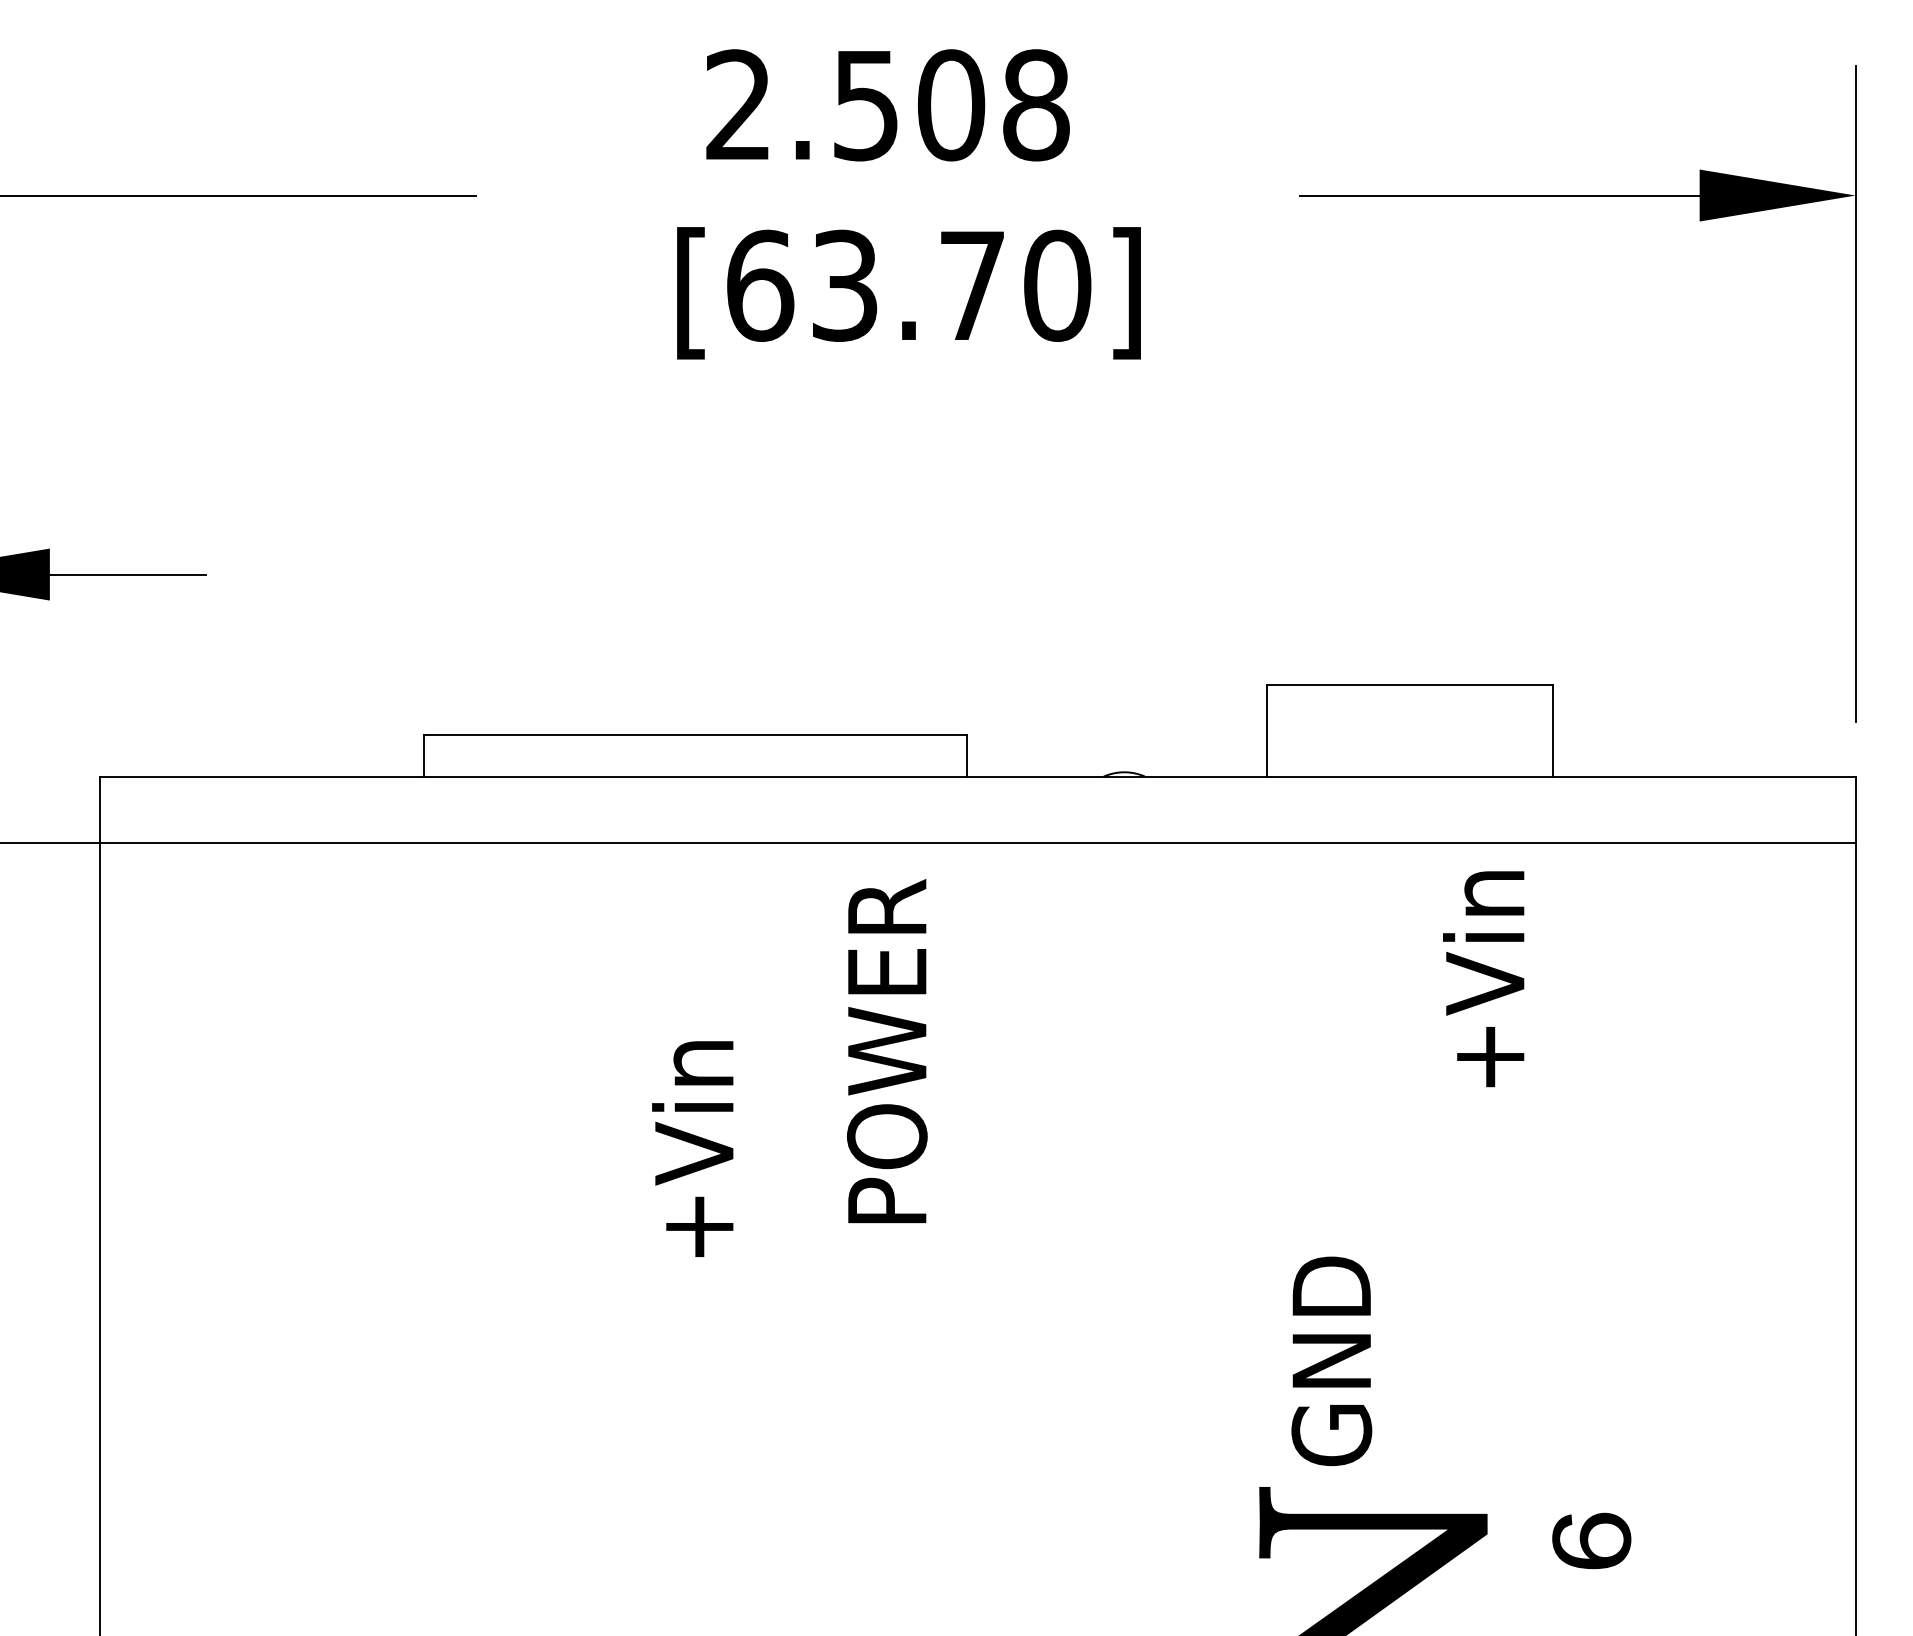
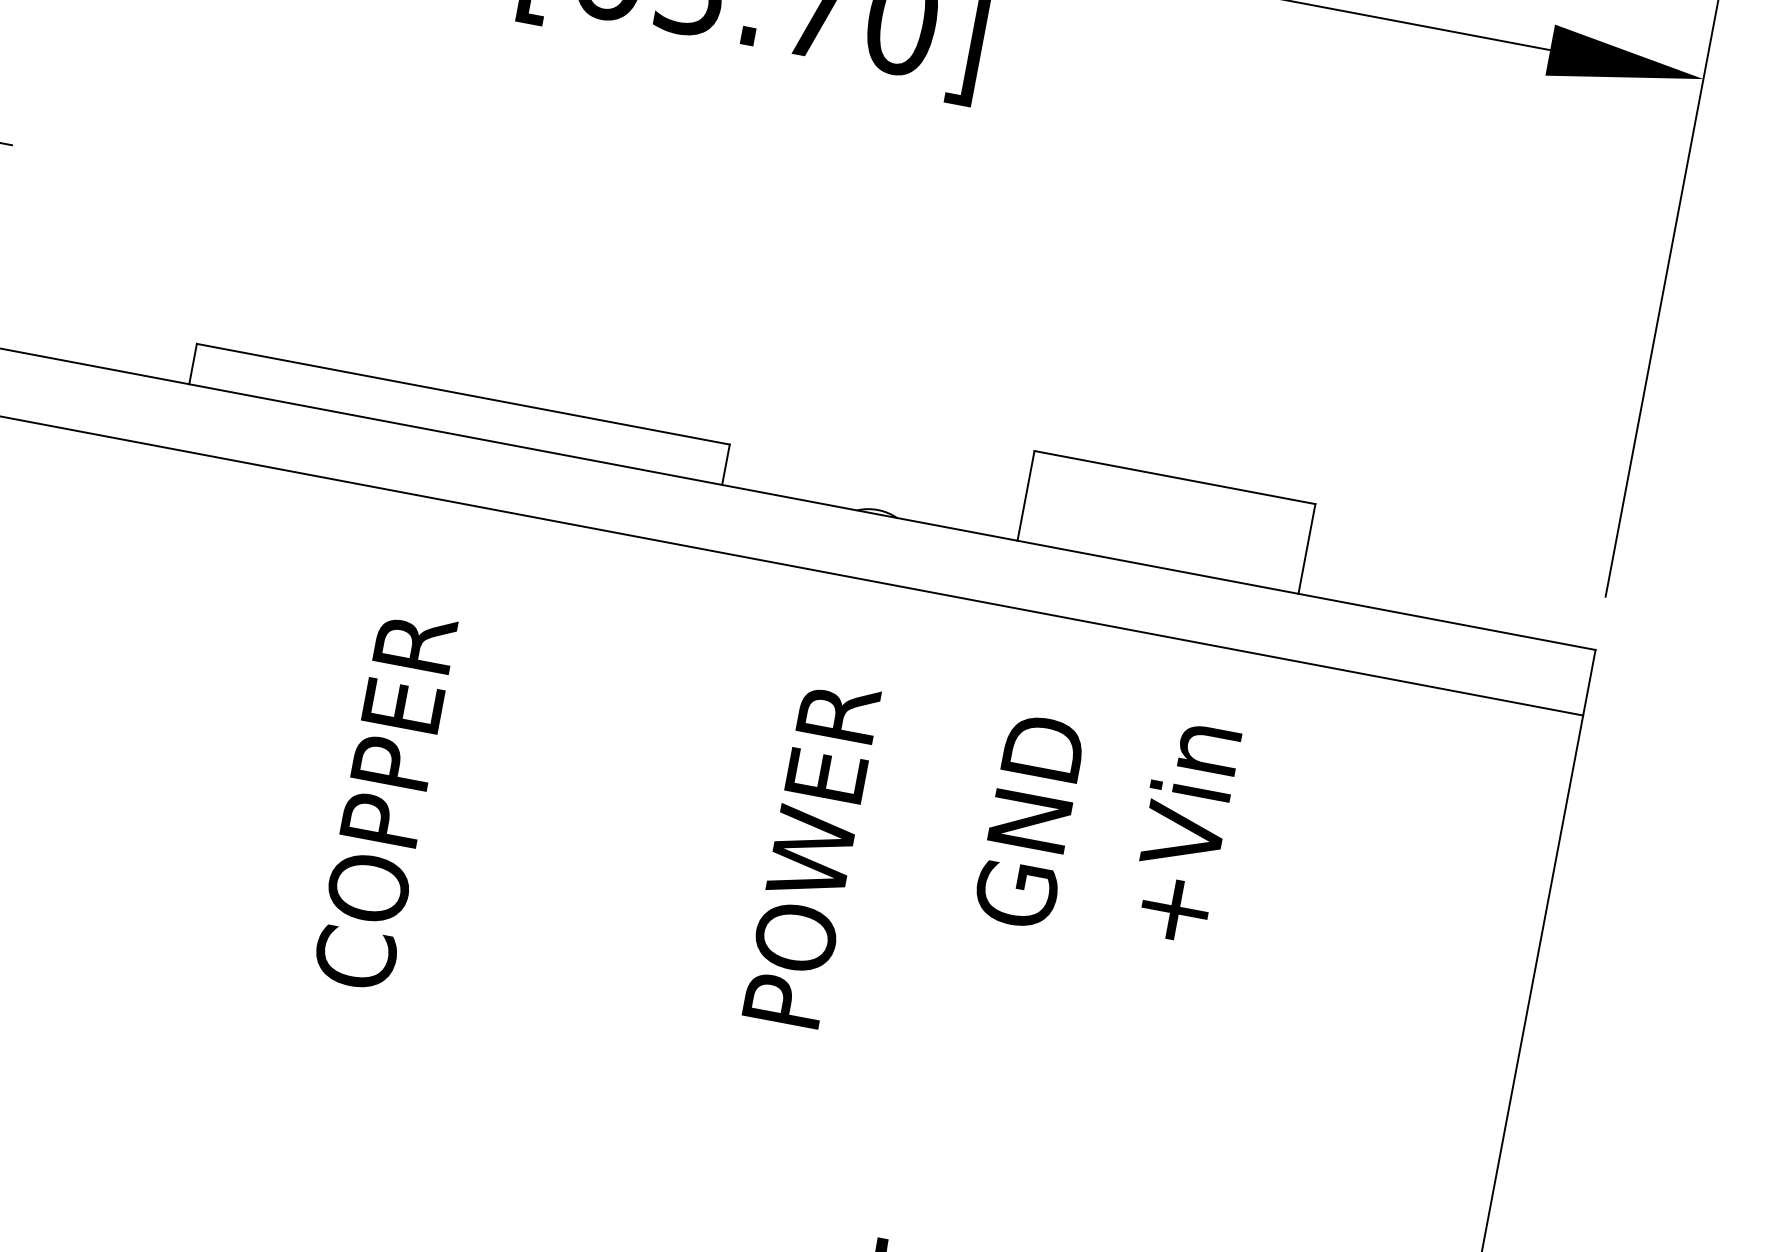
text: (1483, 979) -> (1182, 832), moved
text: (887, 1051) -> (811, 853), moved
text: (693, 1148) -> (384, 799), +Vin -> COPPER
text: (1331, 1361) -> (1029, 821), moved

